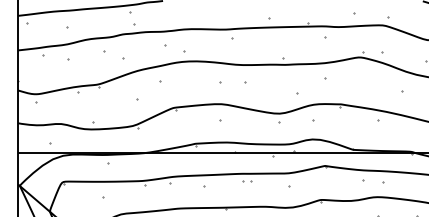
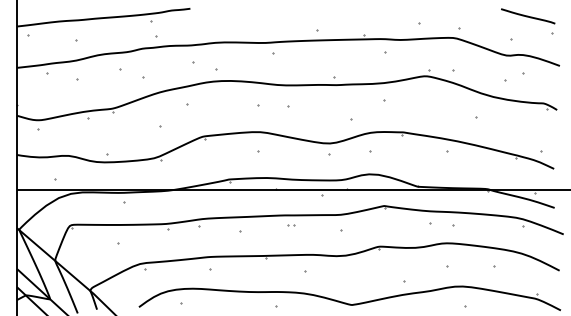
part: (247, 182) -> (291, 225), size x0.62

